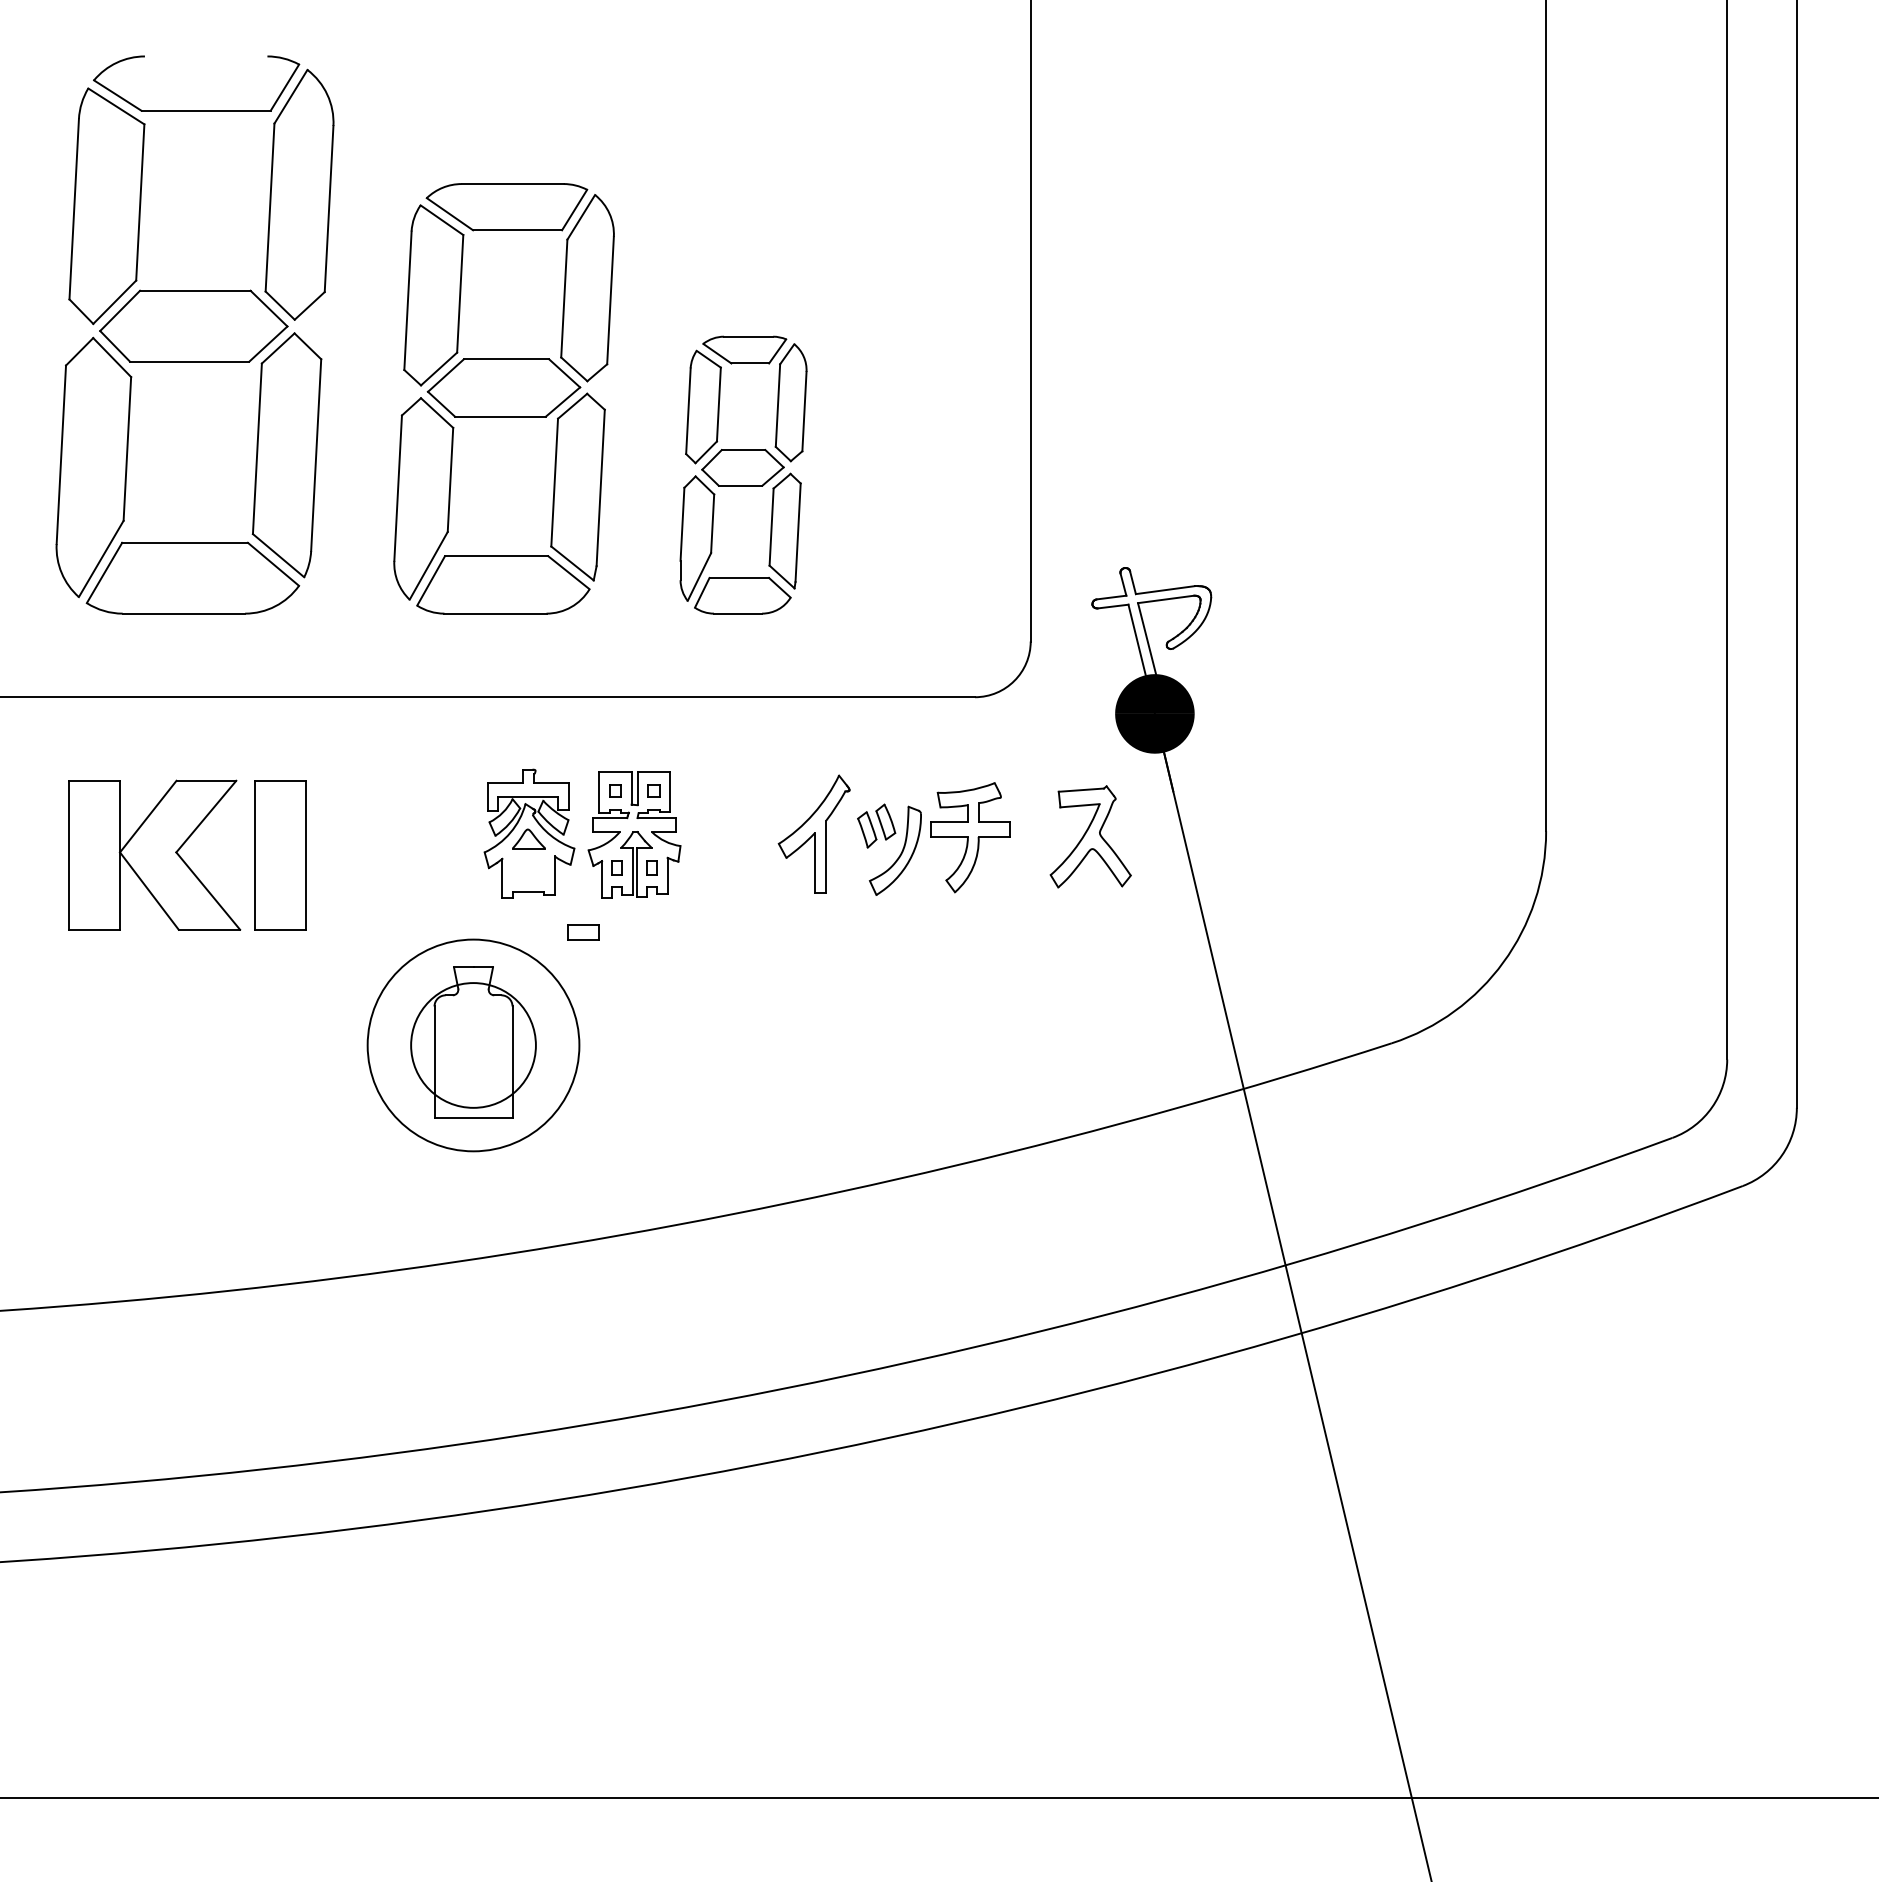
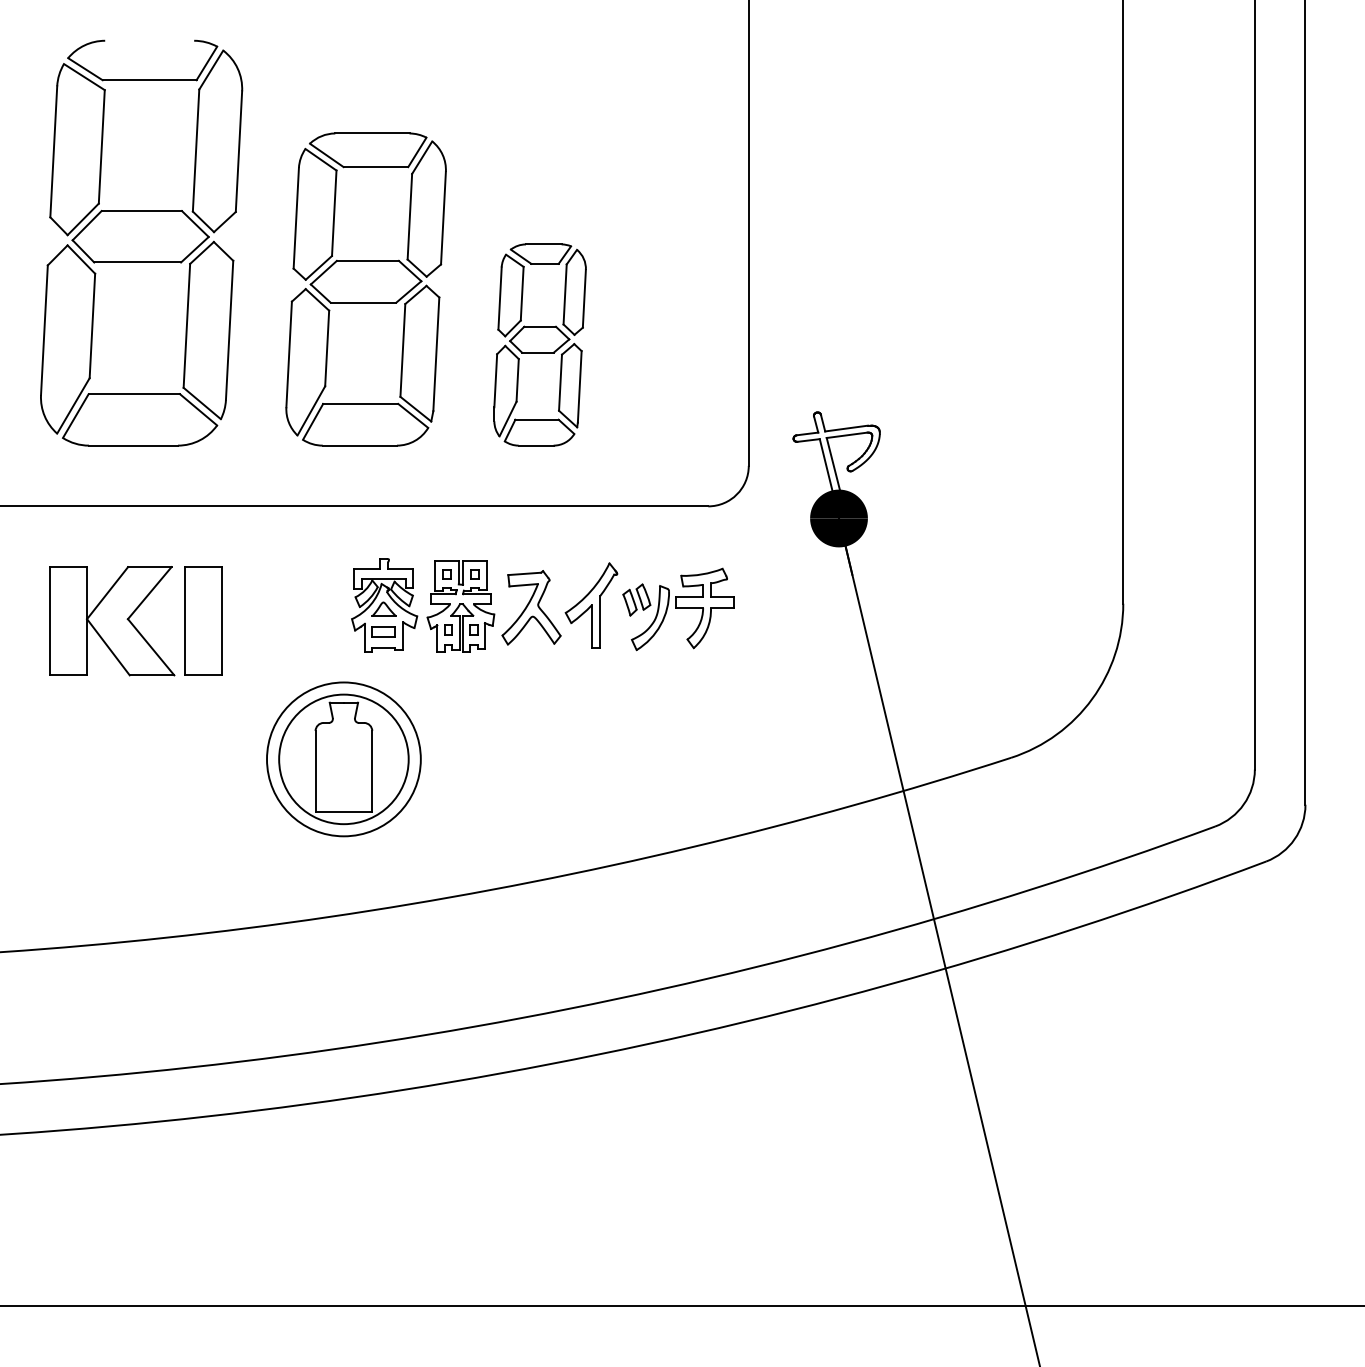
part: (1090, 836) -> (531, 607), moved
part: (583, 932) -> (383, 632), moved
circle: (473, 1045) -> (343, 759), size x1.43

